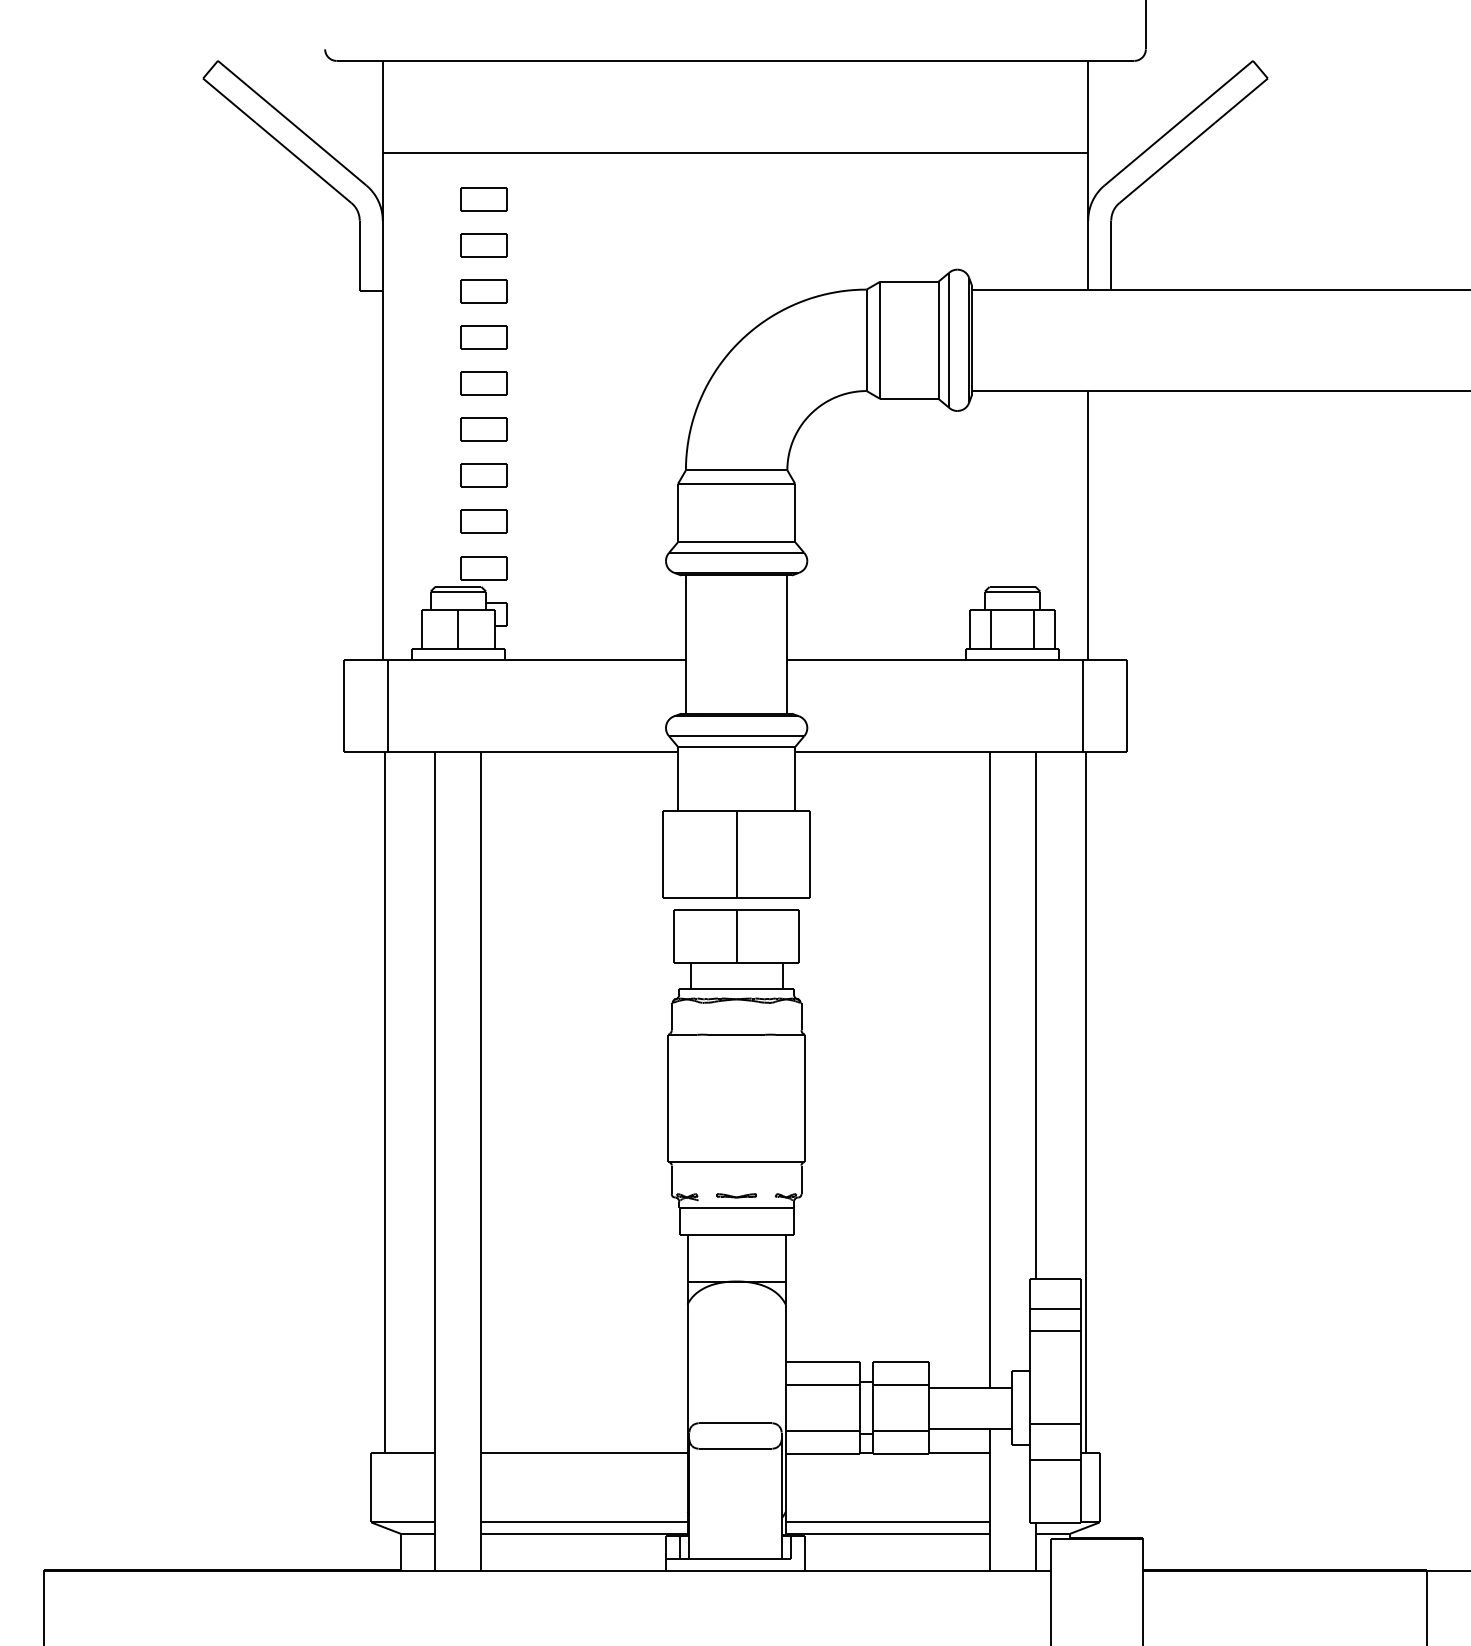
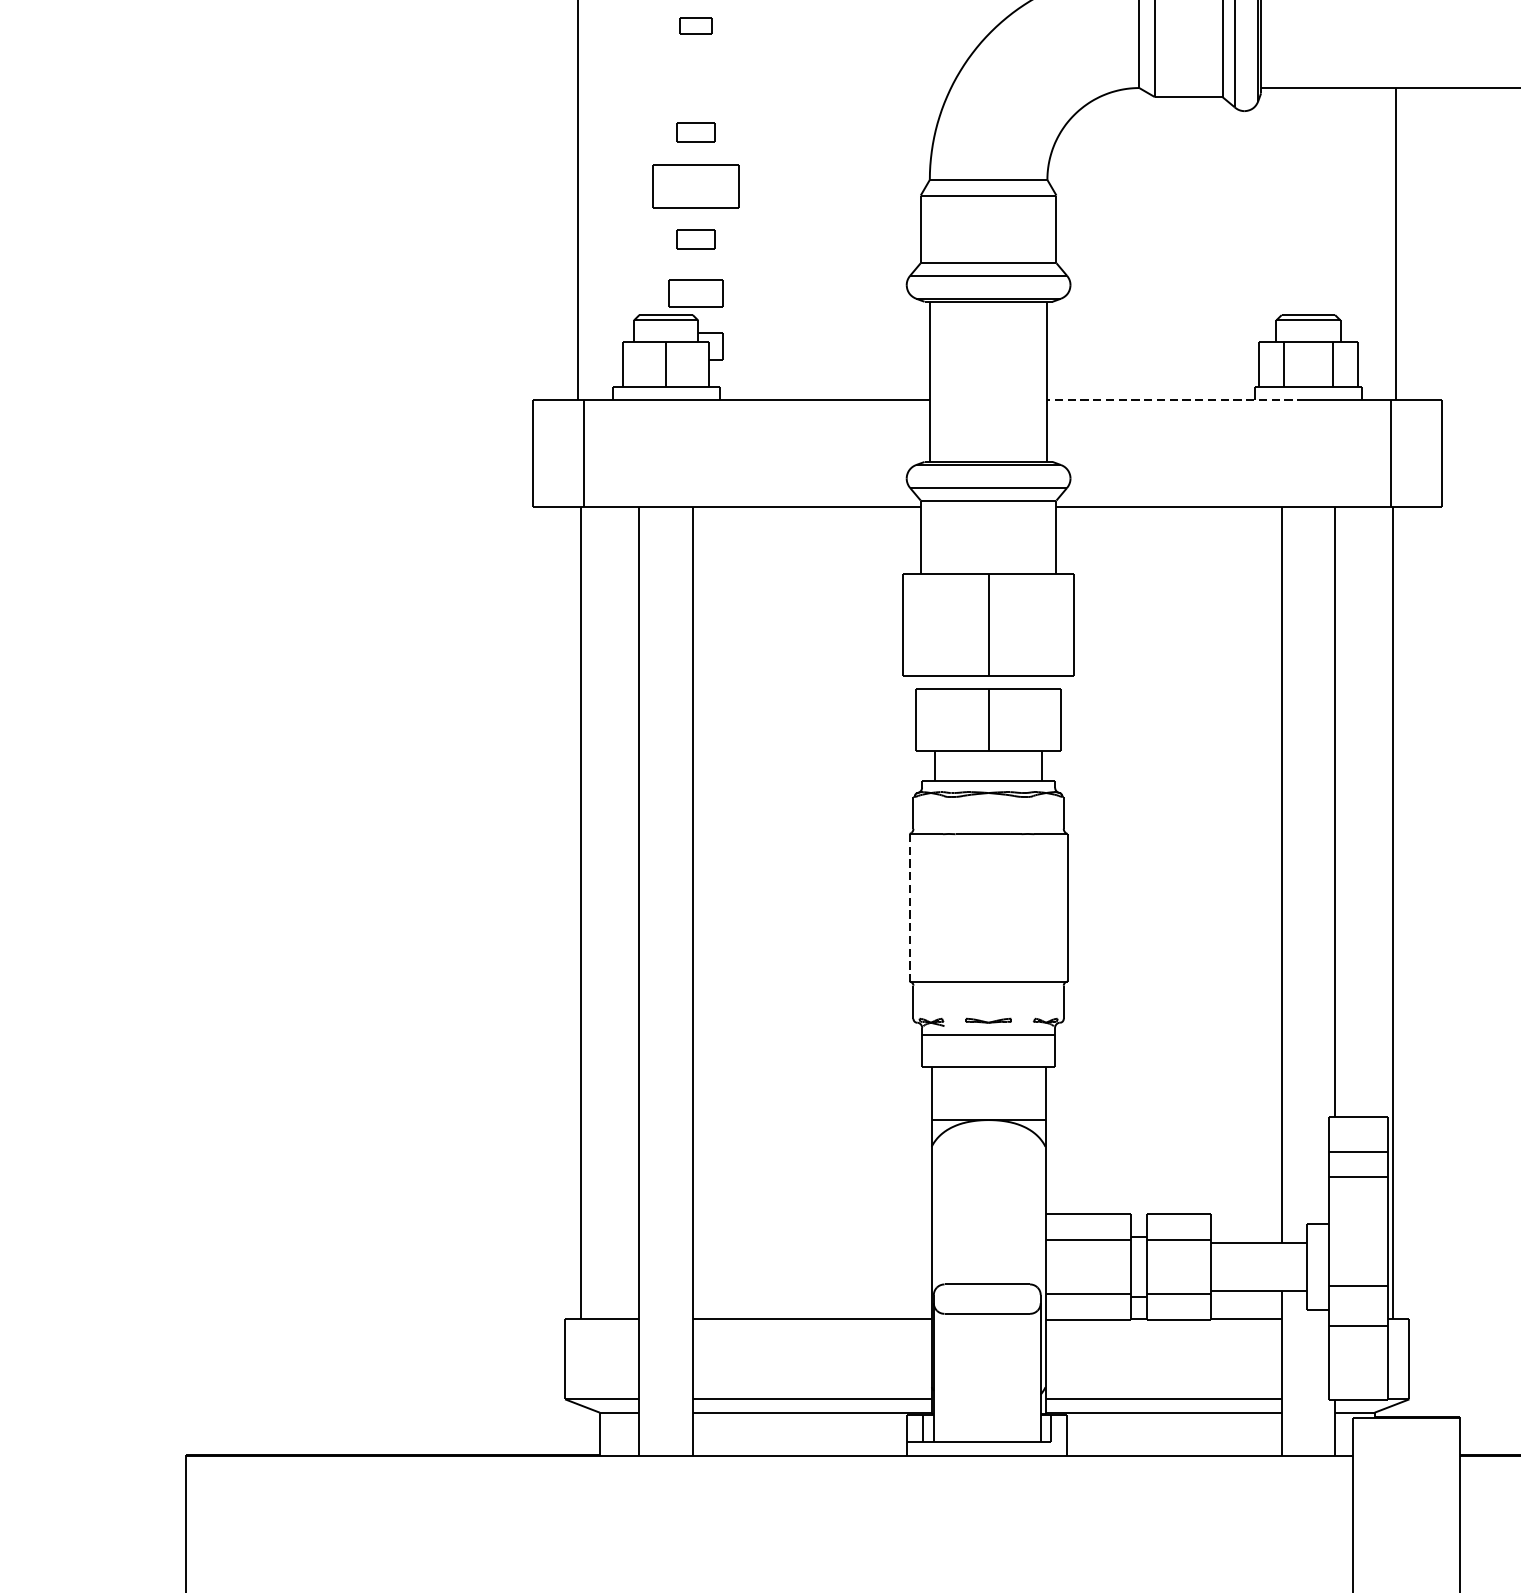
part: (483, 337) -> (695, 25), size x0.6
part: (483, 383) -> (695, 79), removed
part: (483, 429) -> (695, 132), size x0.7
part: (483, 475) -> (695, 185), size x1.6
part: (483, 521) -> (695, 239), size x0.7
line: (898, 660) -> (1176, 400), solid -> dashed
line: (668, 1098) -> (909, 907), solid -> dashed

